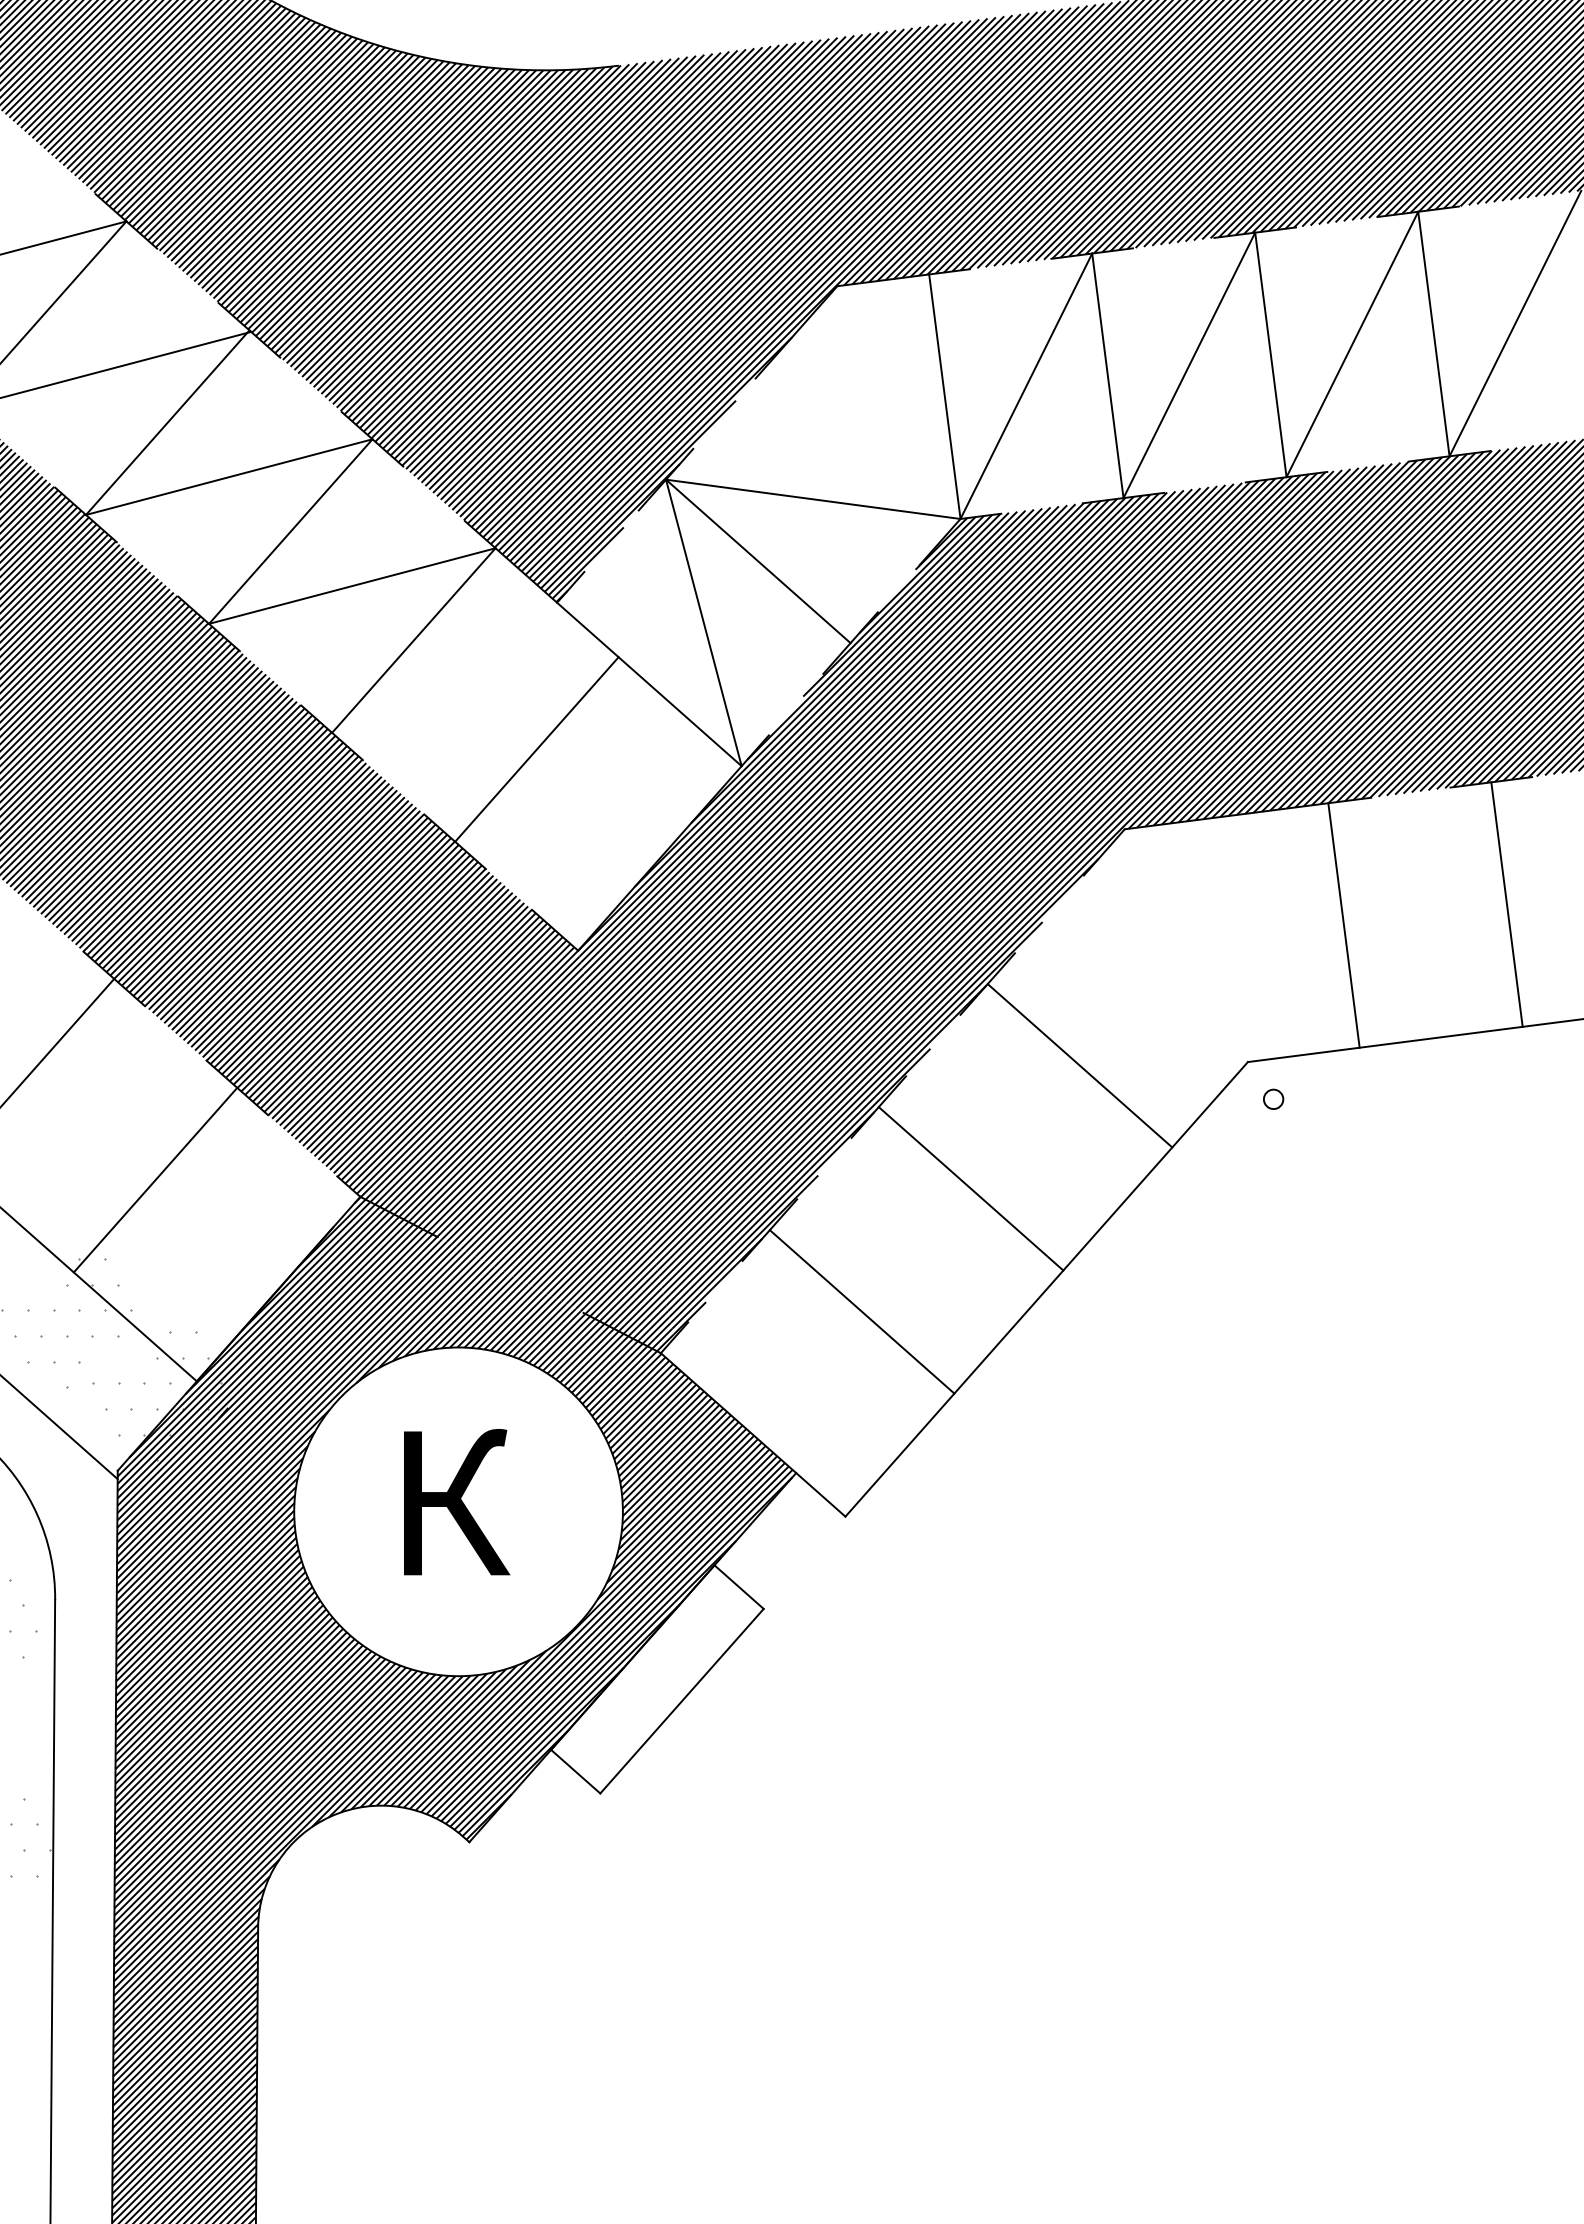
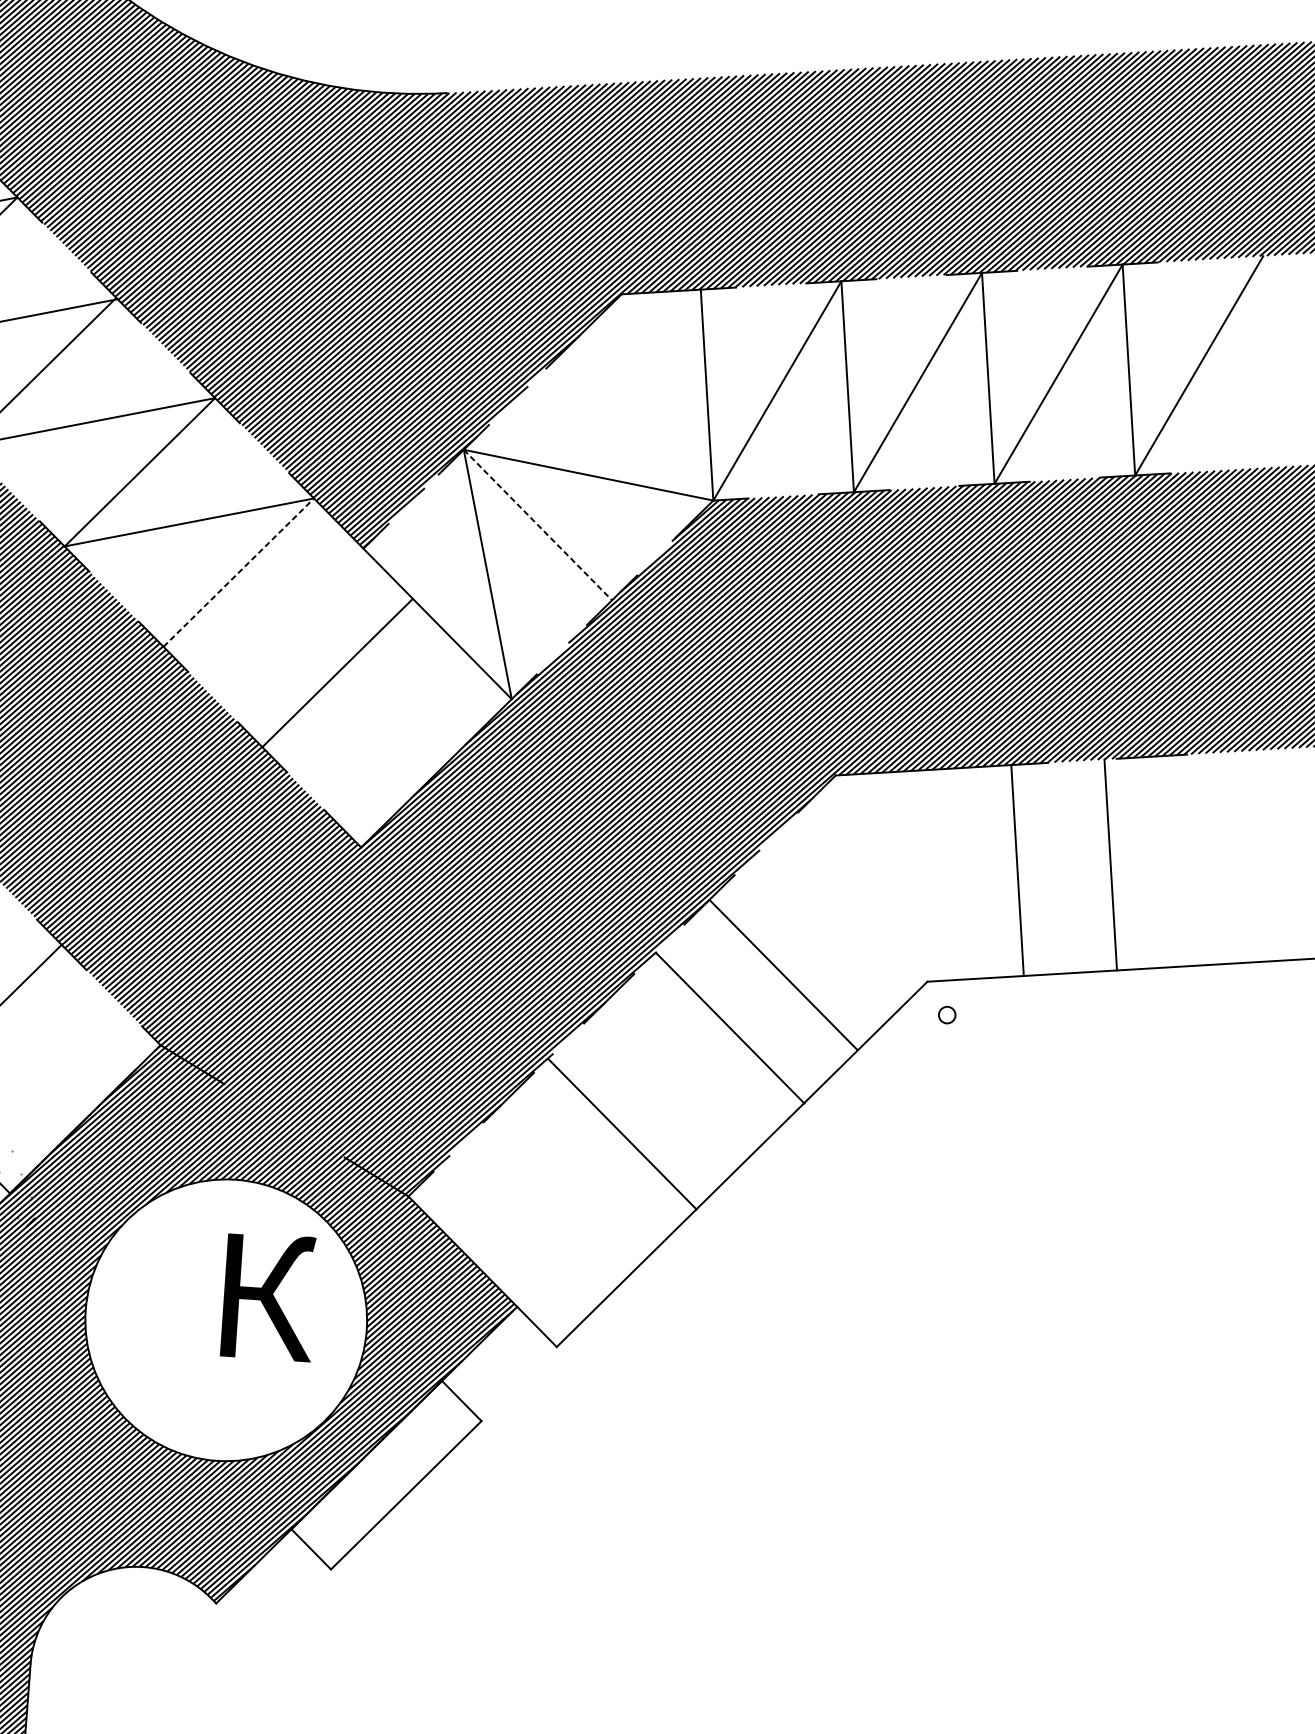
line: (758, 561) -> (538, 525), solid -> dashed
line: (414, 640) -> (239, 572), solid -> dashed
line: (1506, 904) -> (1110, 864), moved
line: (970, 1188) -> (729, 1027), moved
line: (861, 1311) -> (622, 1133), moved
text: (457, 1502) -> (269, 1297), moved

